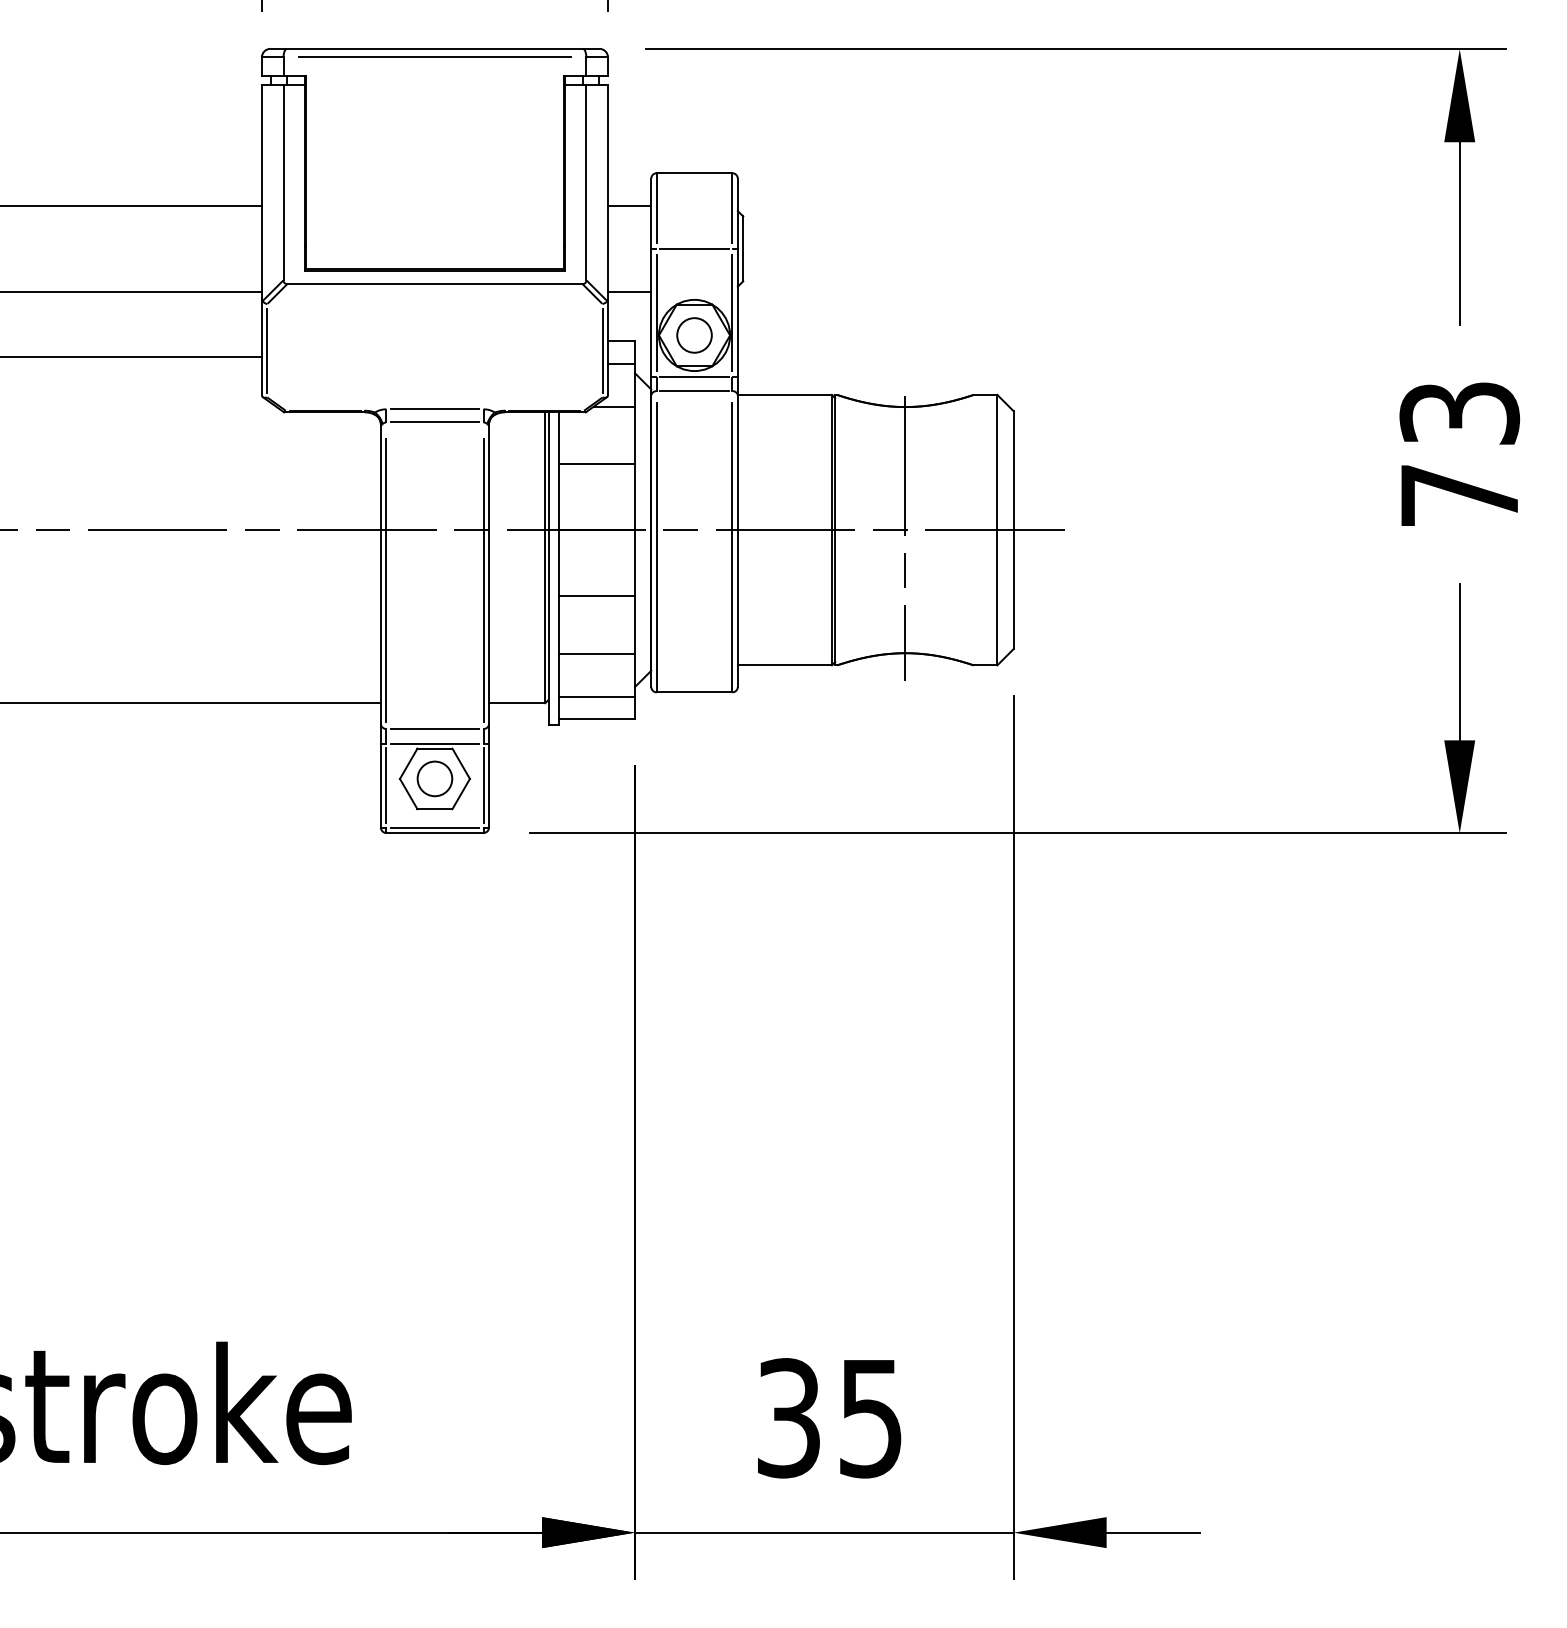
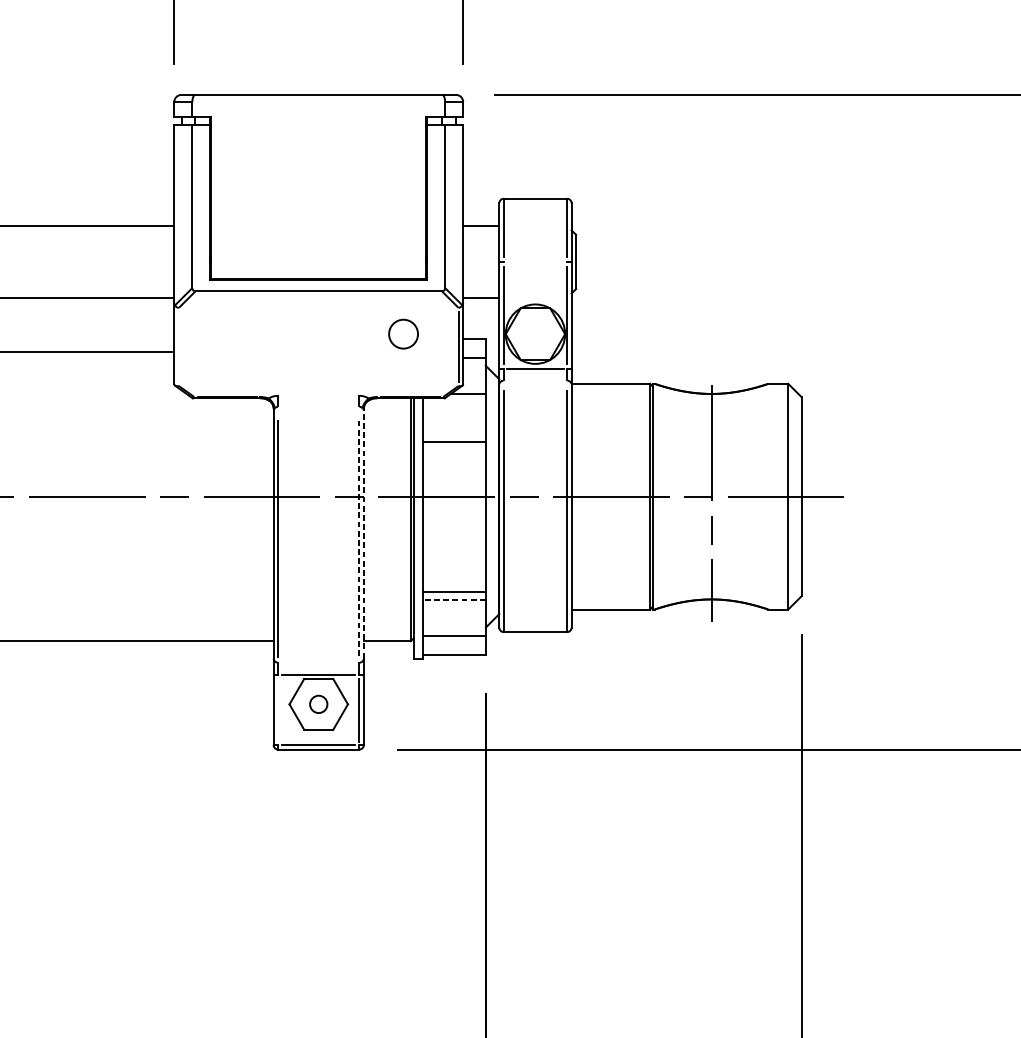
line: (434, 57) -> (318, 102), removed
line: (694, 248) -> (535, 261), removed
circle: (694, 335) -> (403, 334), moved
line: (267, 350) -> (178, 346), removed
line: (694, 391) -> (535, 380), removed
line: (434, 409) -> (318, 395), removed
line: (434, 422) -> (318, 406), removed
line: (489, 574) -> (364, 533), solid -> dashed
line: (483, 580) -> (359, 538), solid -> dashed
line: (597, 595) -> (454, 591), moved
line: (597, 653) -> (454, 599), solid -> dashed
line: (434, 729) -> (318, 663), removed
circle: (434, 778) -> (318, 704), size x0.6
line: (386, 785) -> (278, 709), removed

